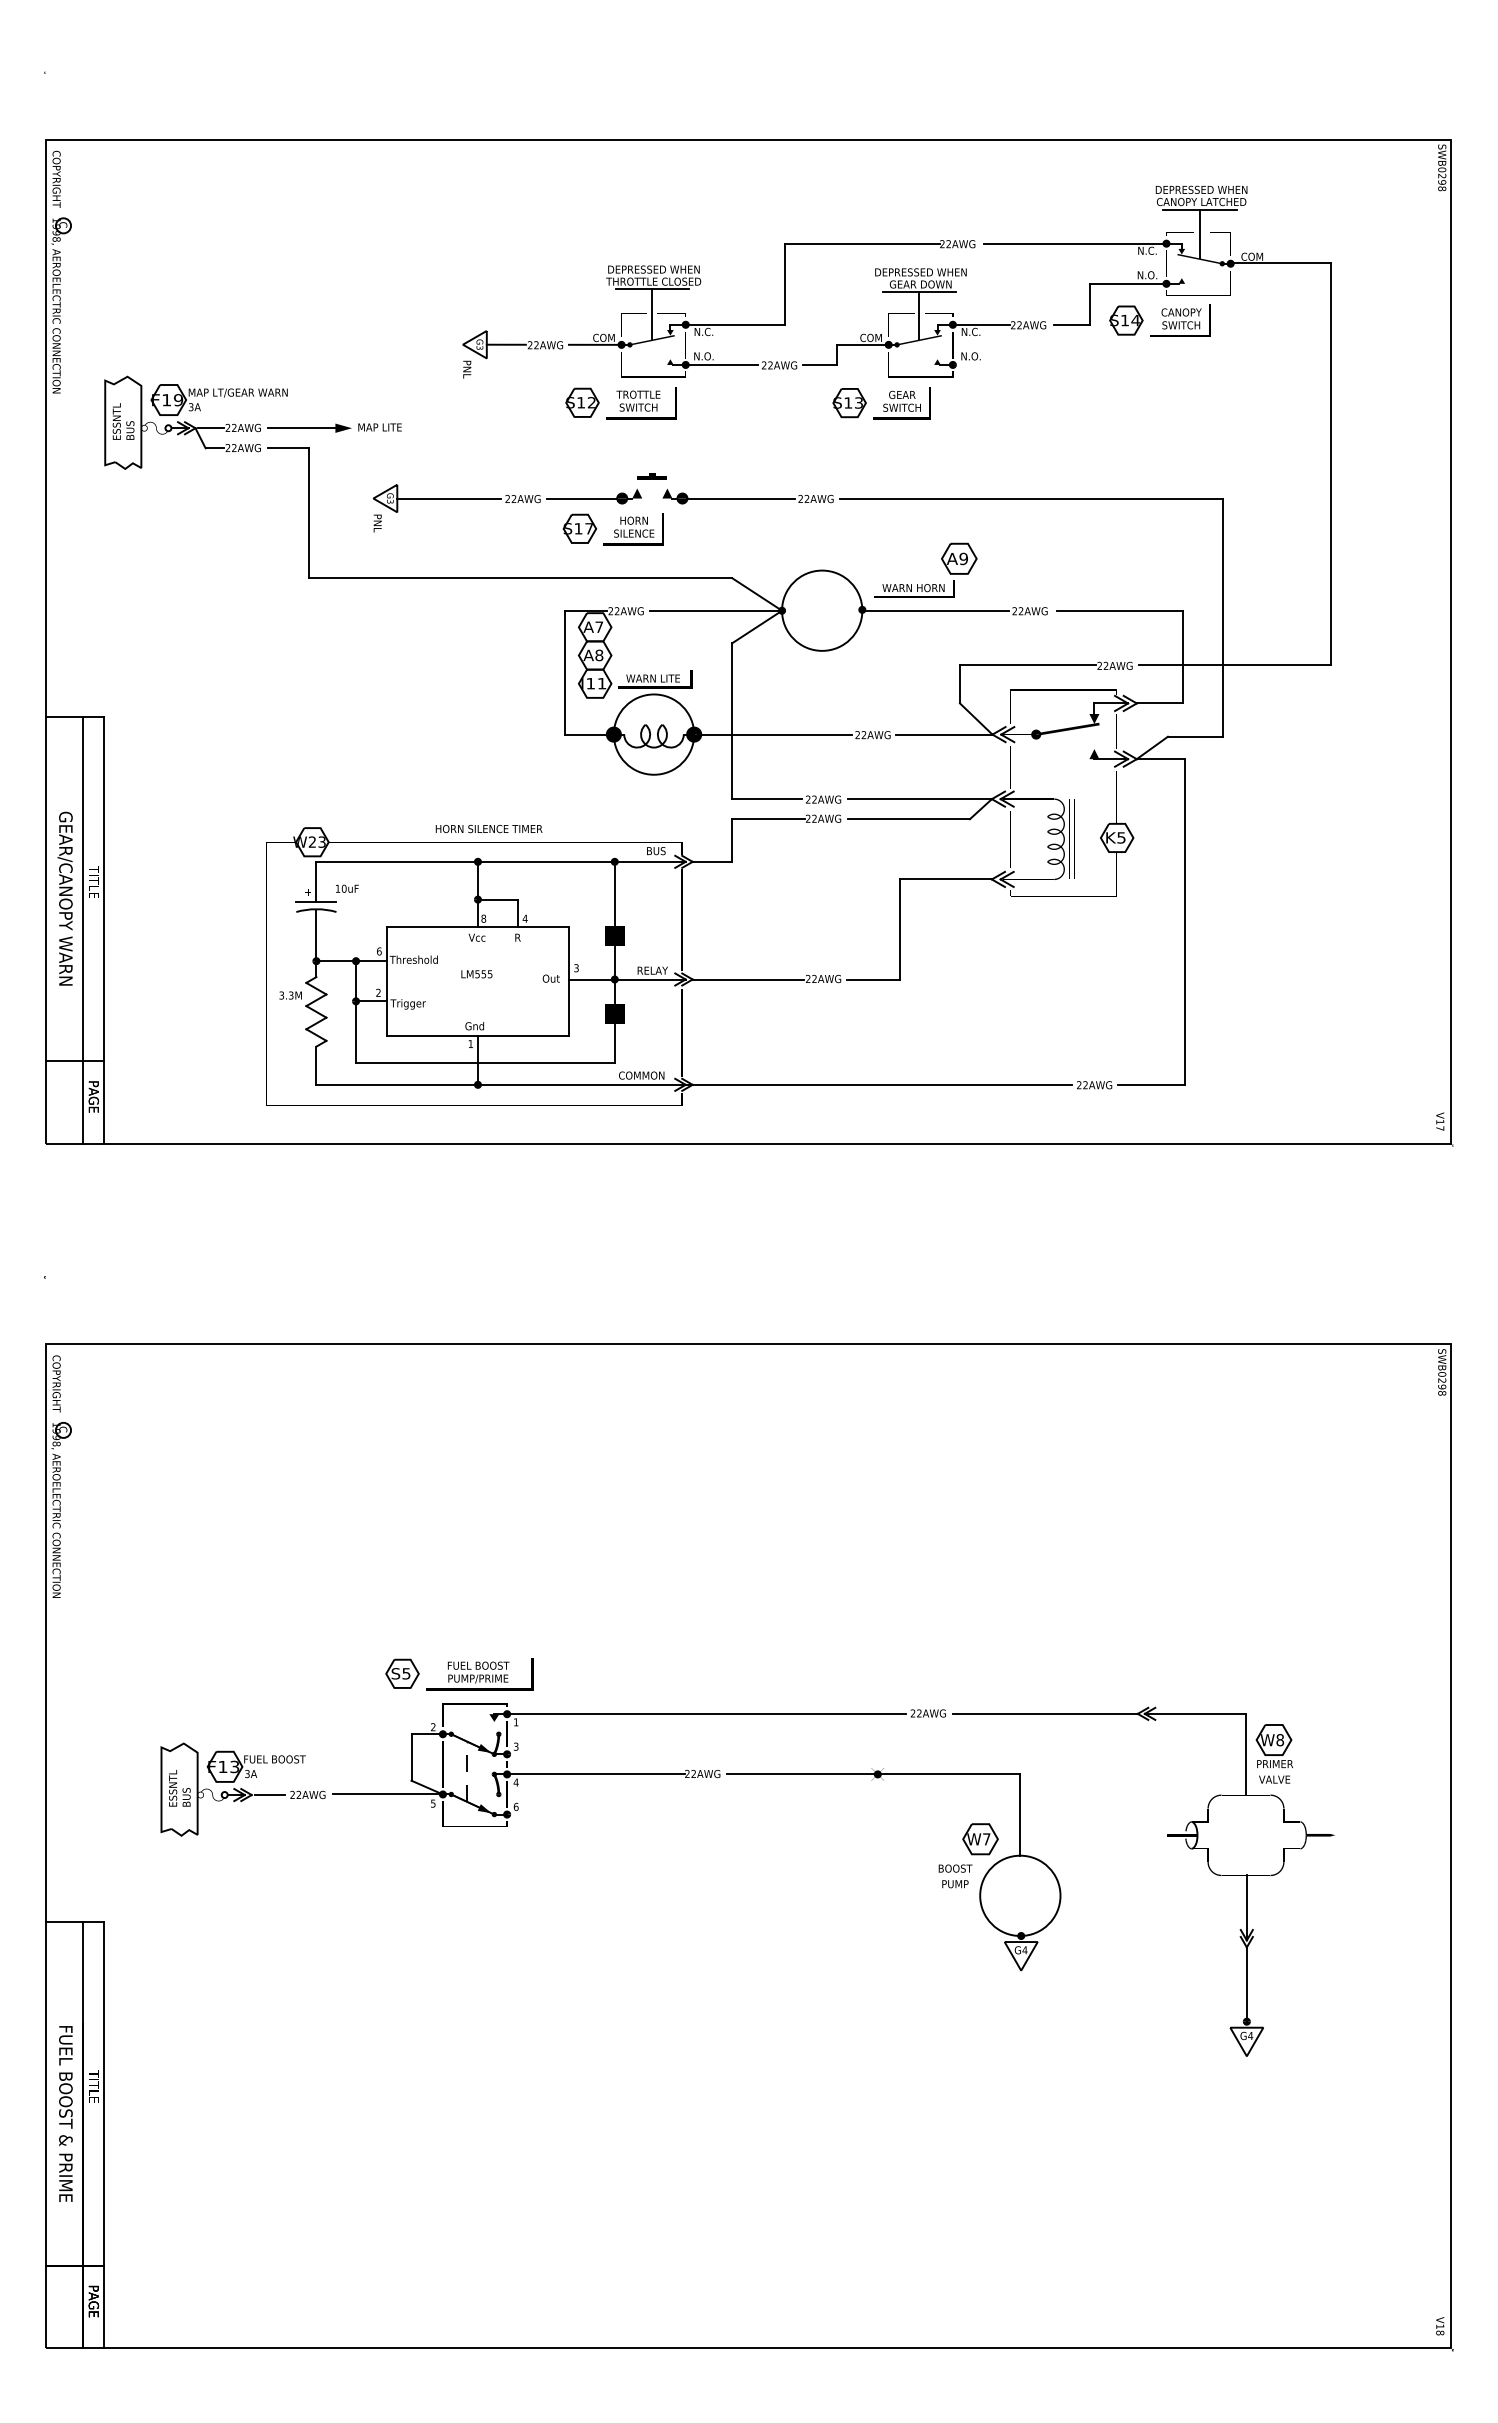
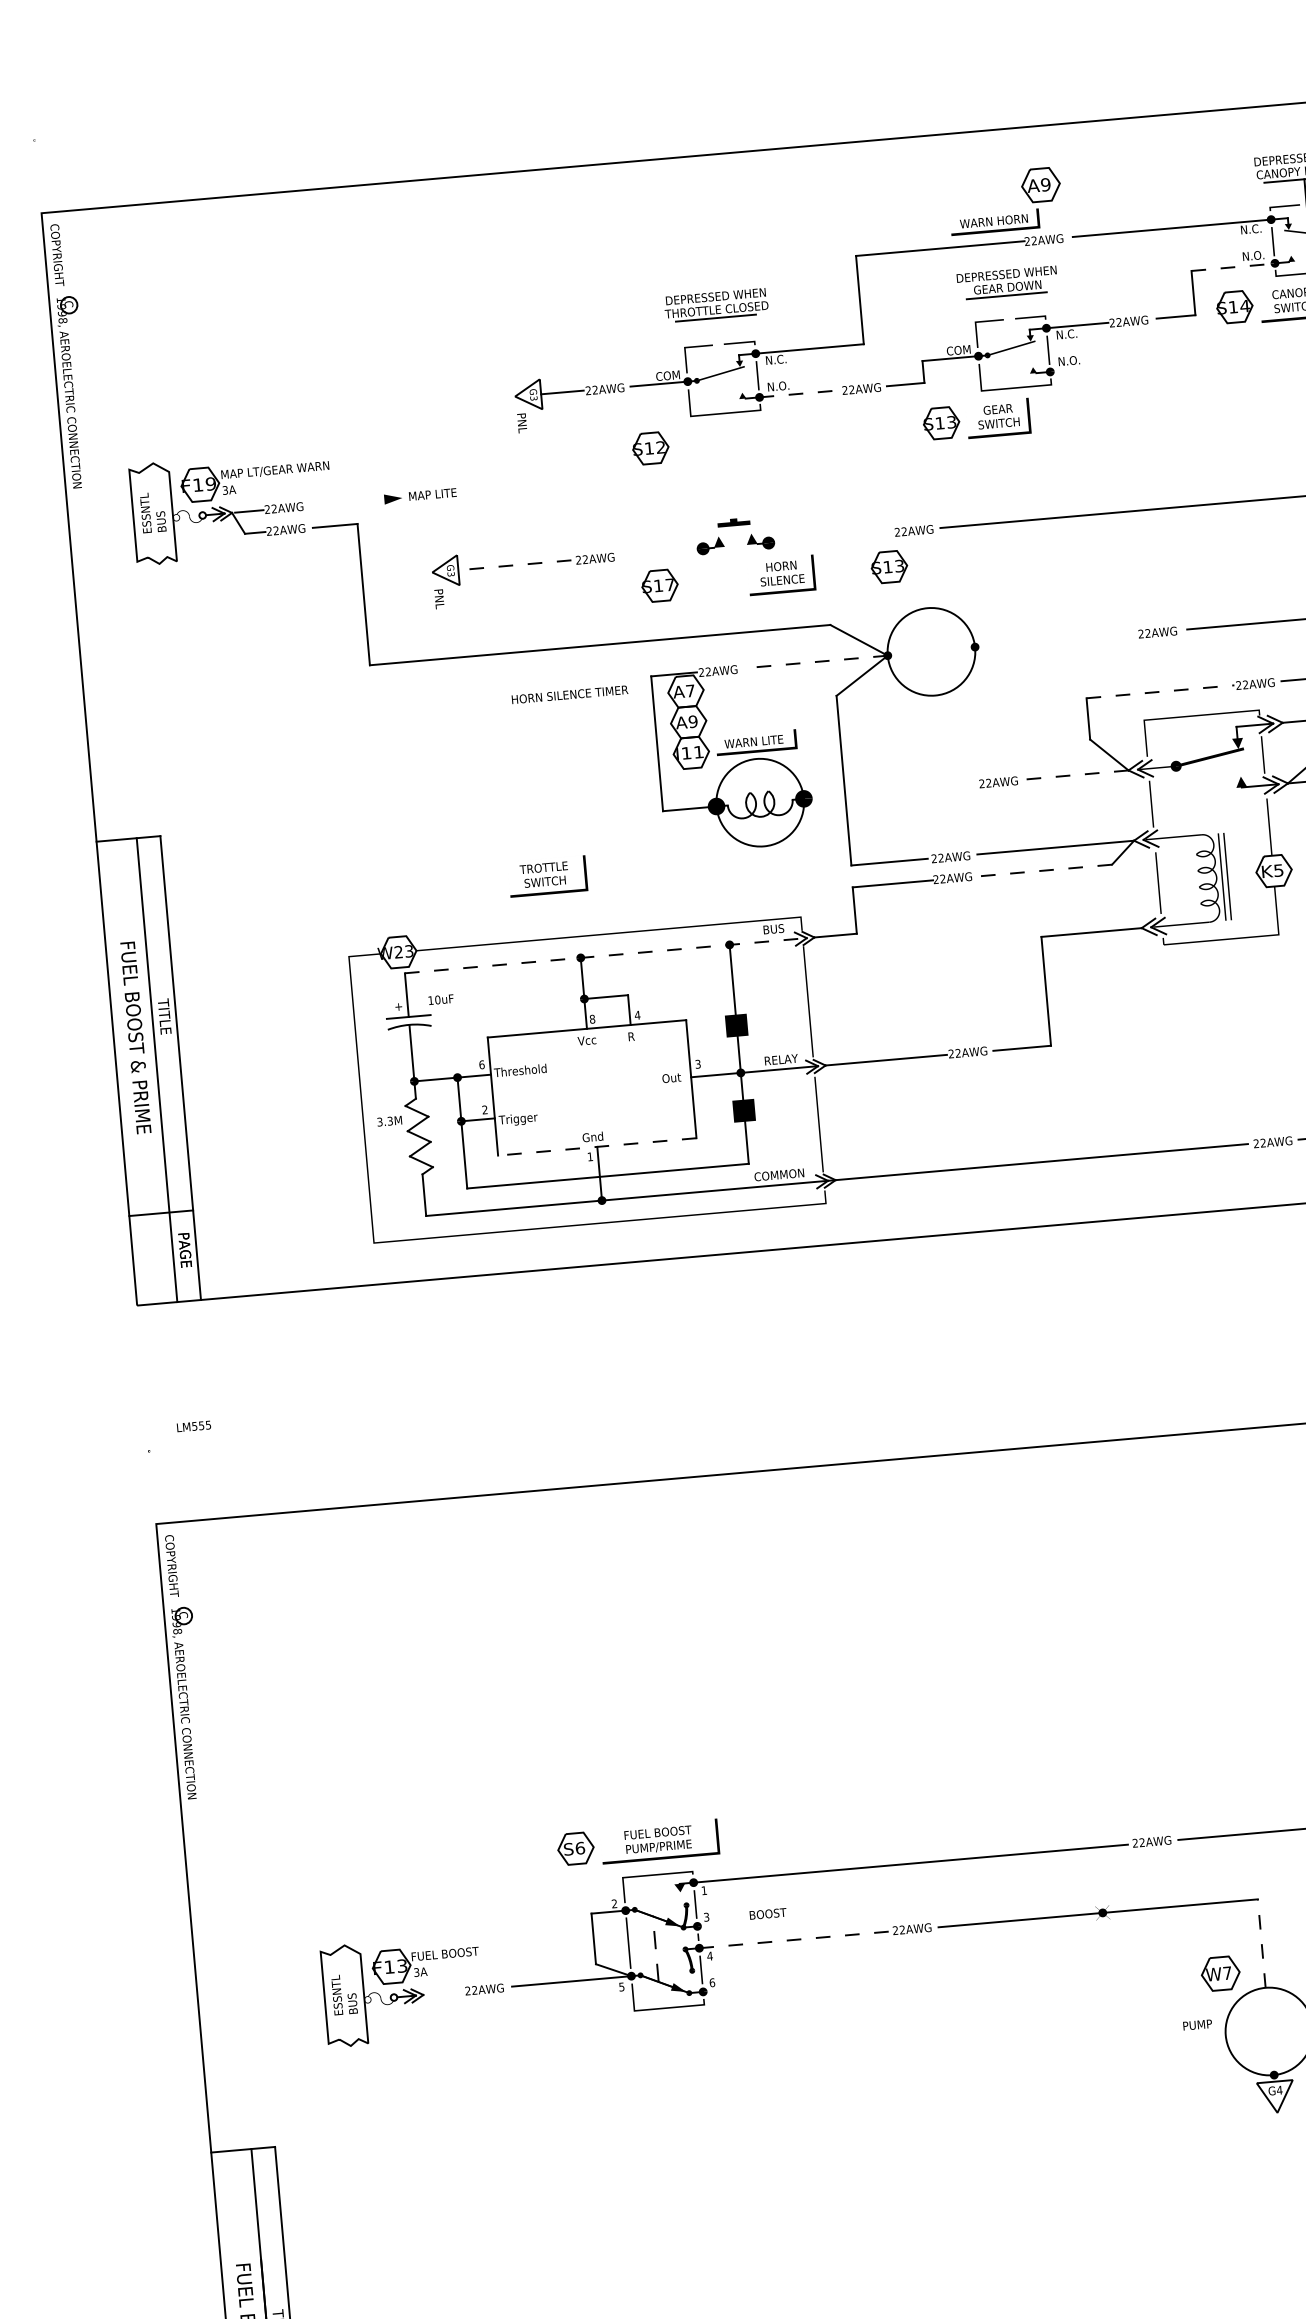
line: (1128, 284) -> (1233, 267), solid -> dashed
line: (652, 314) -> (718, 345), removed
line: (919, 316) -> (1009, 322), removed
line: (722, 364) -> (799, 393), solid -> dashed
text: (641, 403) -> (547, 877), moved
line: (301, 428) -> (347, 503), removed
line: (449, 498) -> (515, 565), solid -> dashed
line: (581, 498) -> (658, 552), removed
line: (740, 498) -> (831, 537), removed
text: (633, 529) -> (781, 575), moved
part: (790, 530) -> (889, 567), added
part: (925, 584) -> (1006, 216), moved
line: (715, 610) -> (815, 661), solid -> dashed
line: (935, 610) -> (1054, 640), removed
text: (599, 655) -> (693, 721), A8 -> A9
line: (1027, 665) -> (1160, 691), solid -> dashed
line: (774, 734) -> (891, 791), removed
line: (943, 734) -> (1075, 774), solid -> dashed
line: (908, 819) -> (1045, 870), solid -> dashed
text: (488, 829) -> (569, 695), moved
line: (501, 861) -> (606, 955), solid -> dashed
text: (64, 899) -> (134, 1038), GEAR/CANOPY WARN -> FUEL BOOST & PRIME
text: (476, 974) -> (193, 1426), moved
line: (477, 1035) -> (596, 1146), solid -> dashed
text: (406, 1673) -> (580, 1847), S5 -> S6
line: (596, 1774) -> (796, 1939), solid -> dashed
line: (269, 1795) -> (442, 1993), removed
line: (1020, 1815) -> (1261, 1944), solid -> dashed
text: (955, 1868) -> (768, 1913), moved

